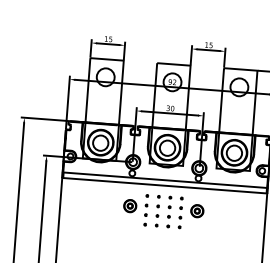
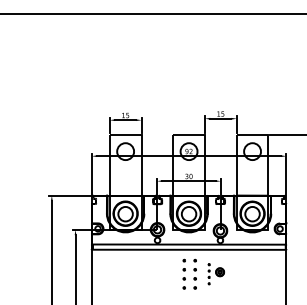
part: (134, 208) -> (162, 273), removed
part: (191, 212) -> (216, 273), size x0.7

